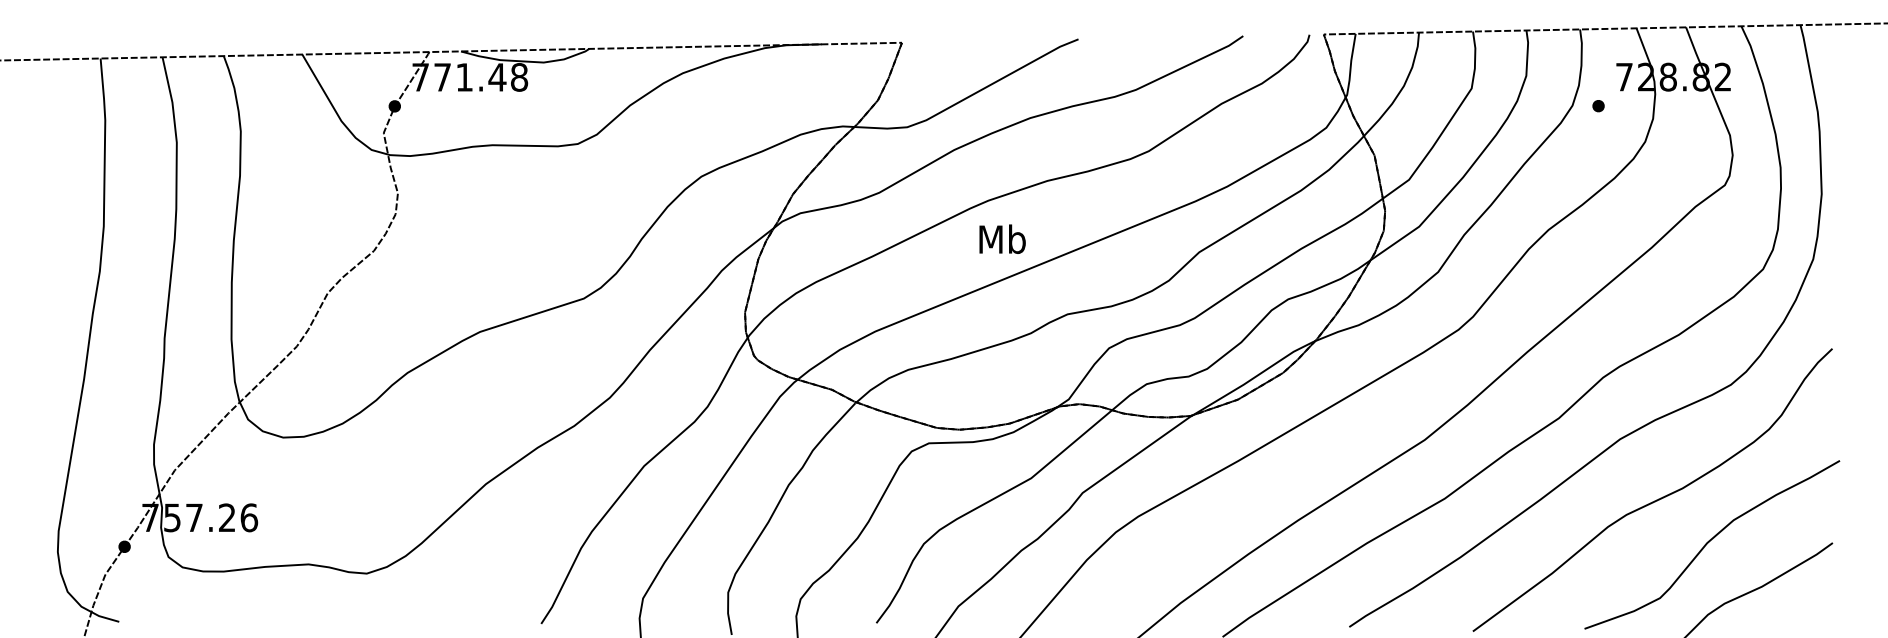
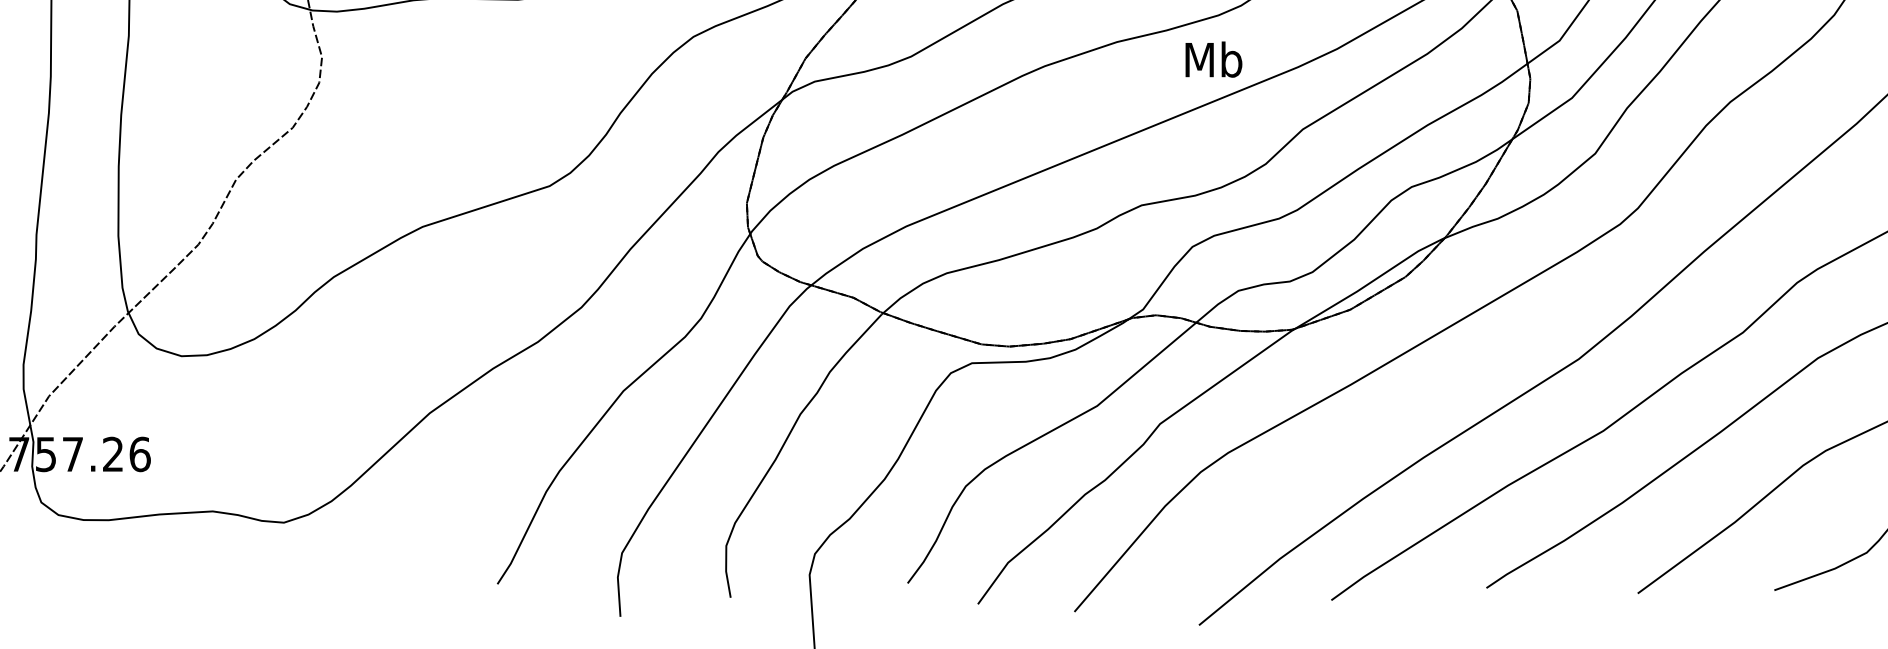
text: (1002, 238) -> (1213, 58), moved

